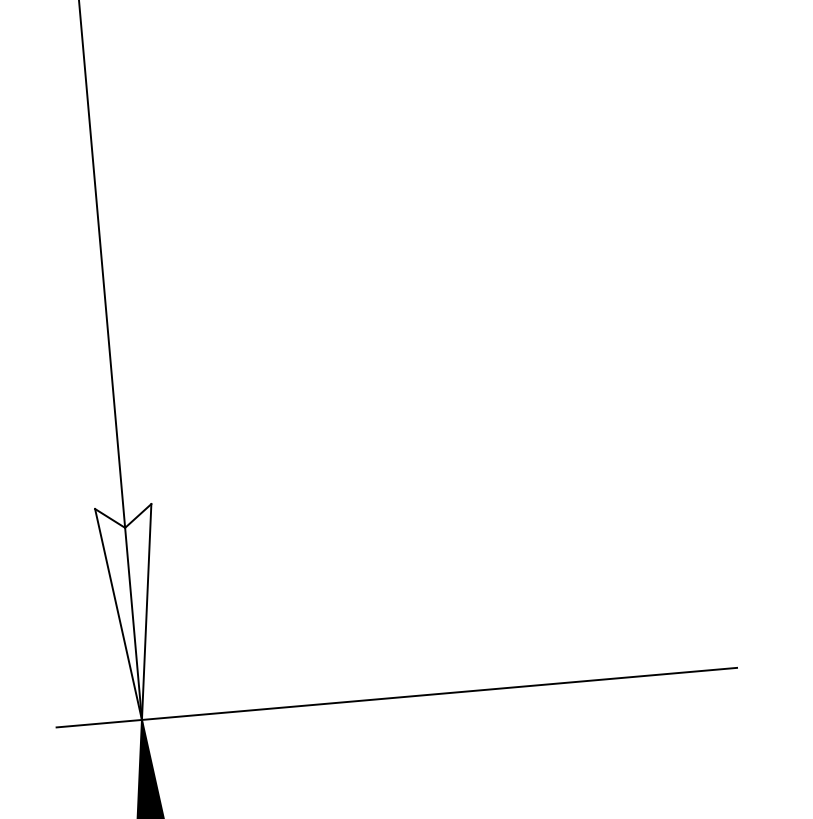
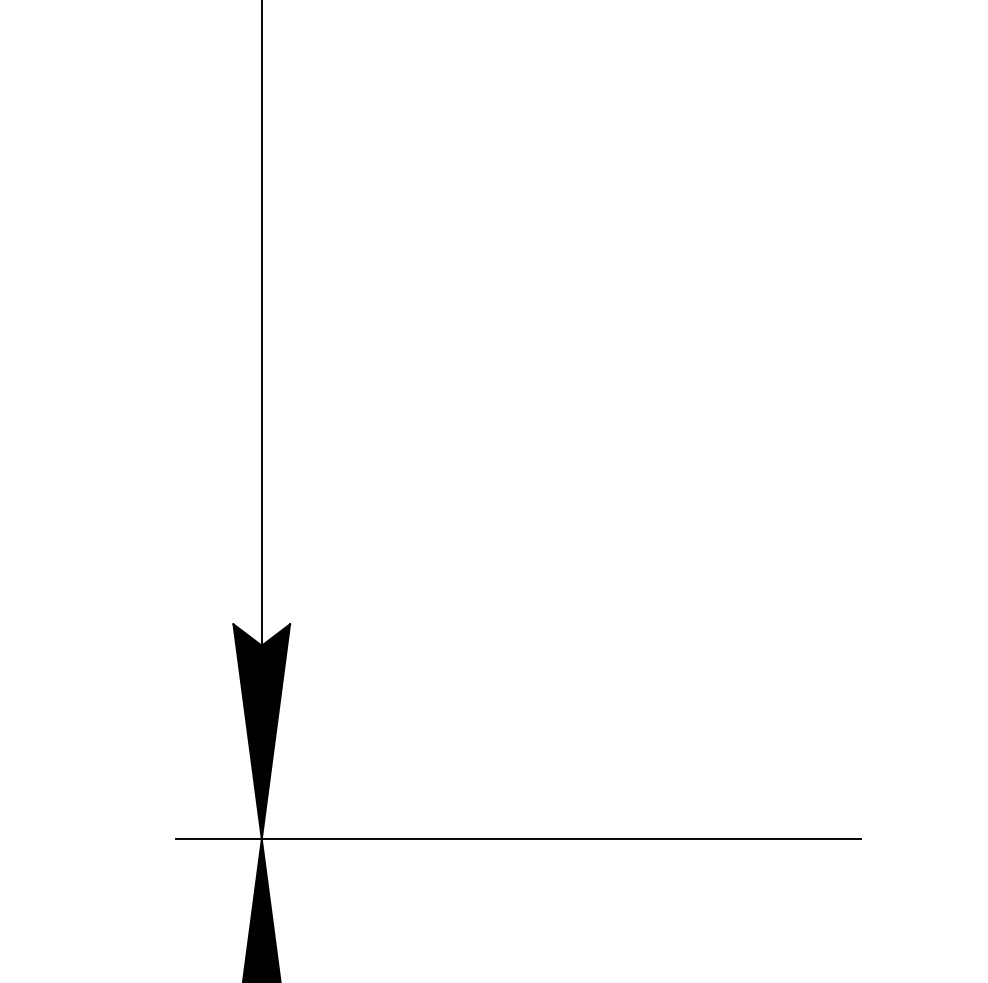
fill: (132, 613) -> (261, 731), added

